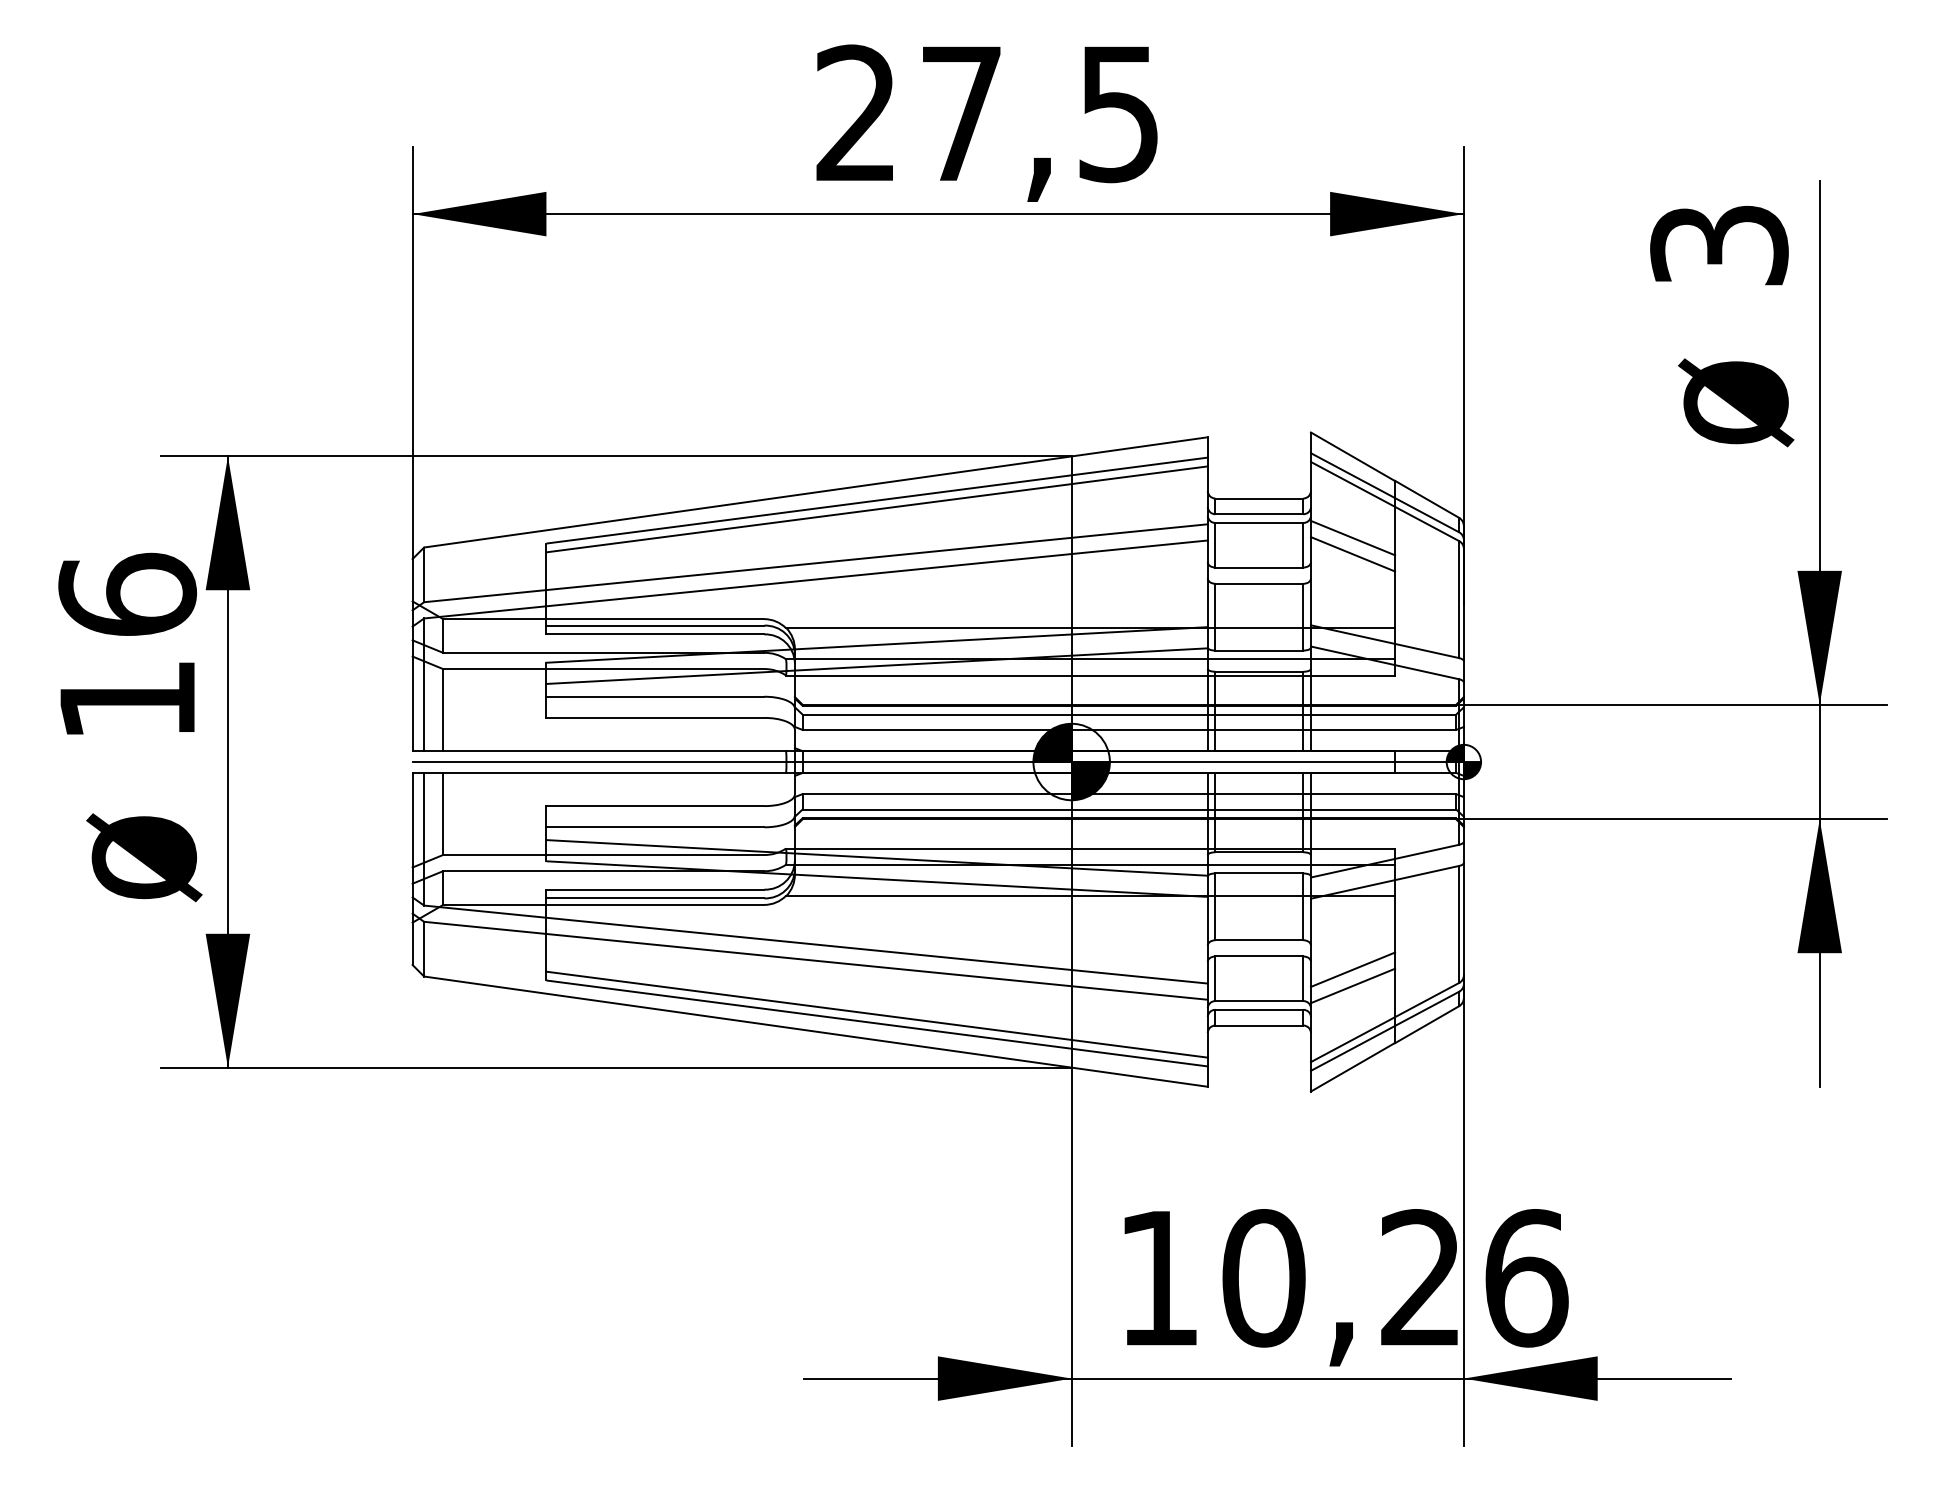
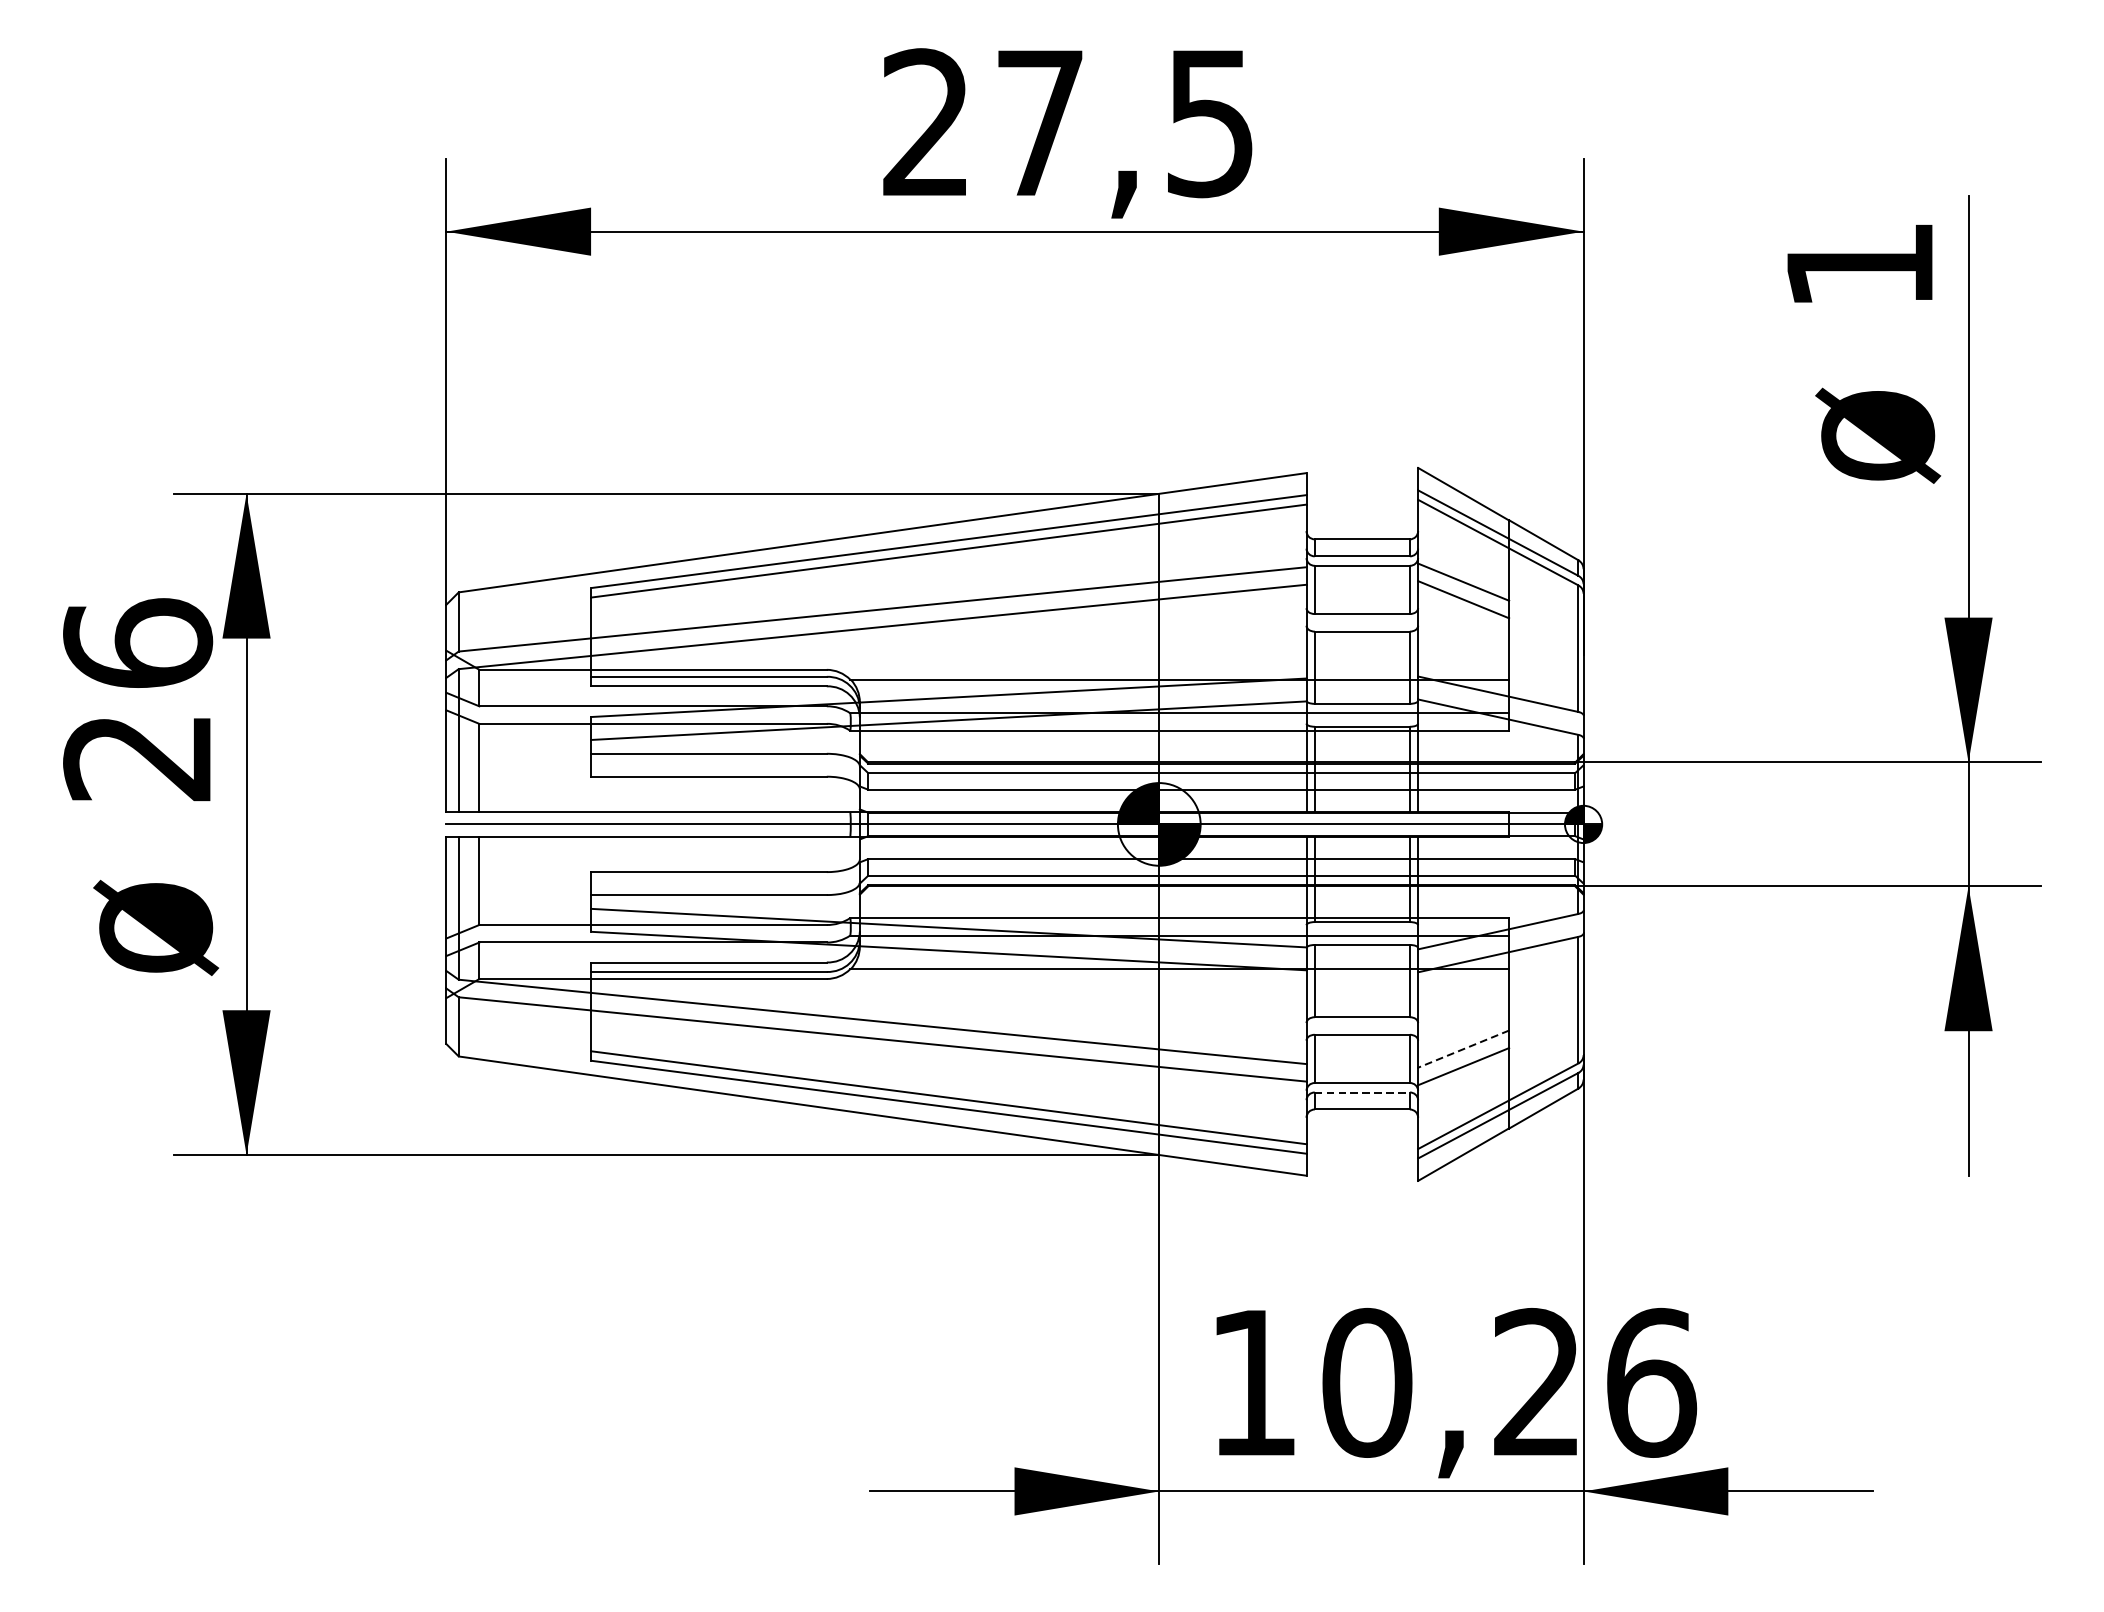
text: (1719, 245) -> (1860, 265), 3 -> 1
text: (126, 701) -> (136, 758), 16 -> 26
line: (1352, 969) -> (1463, 1048), solid -> dashed
line: (1259, 1009) -> (1362, 1092), solid -> dashed

